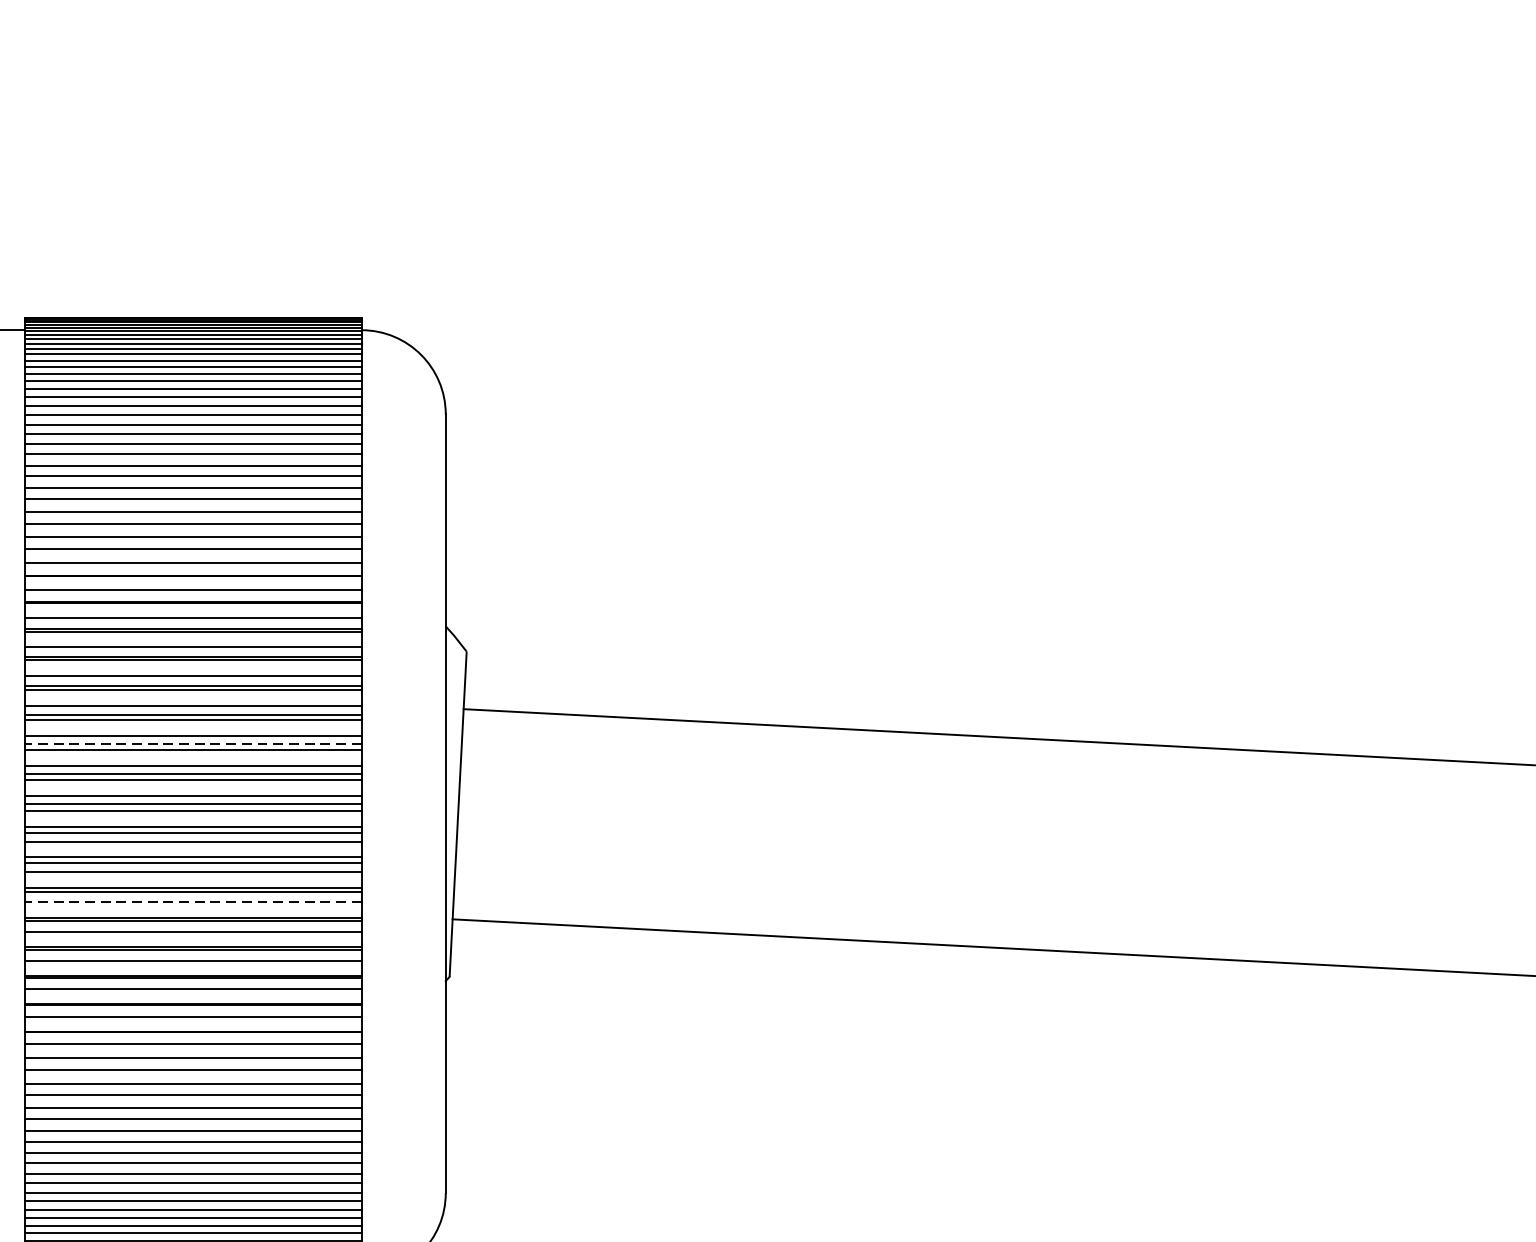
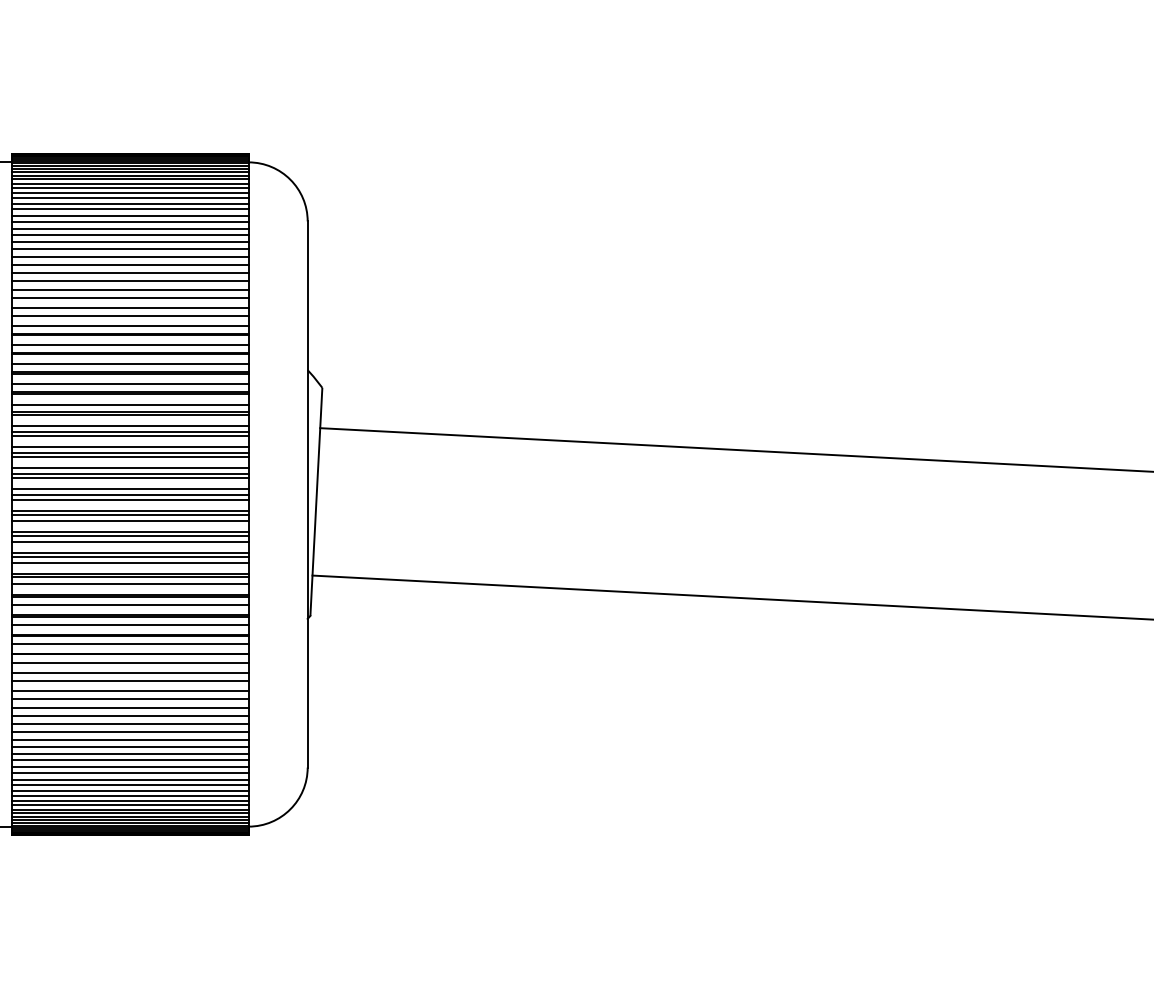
line: (193, 743) -> (130, 452), dashed -> solid
line: (193, 902) -> (130, 563), dashed -> solid

